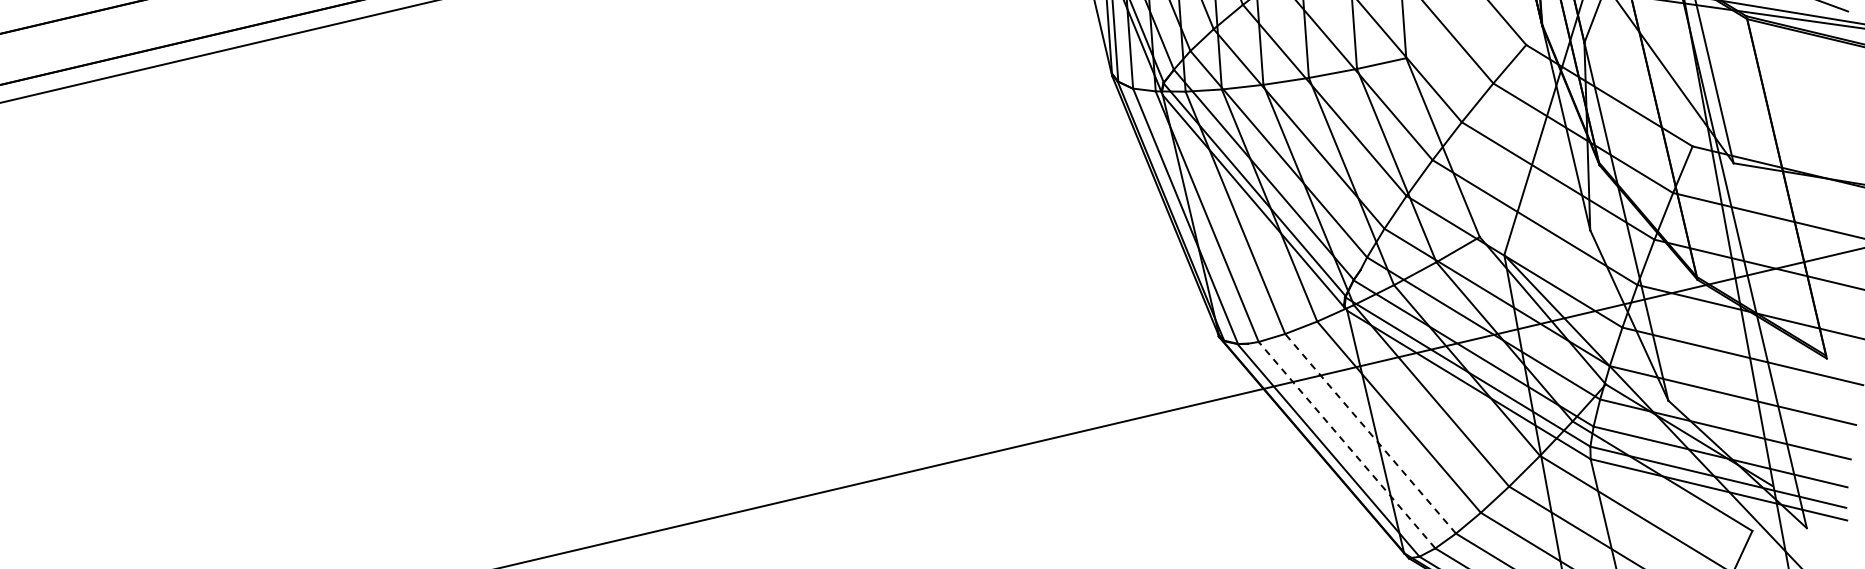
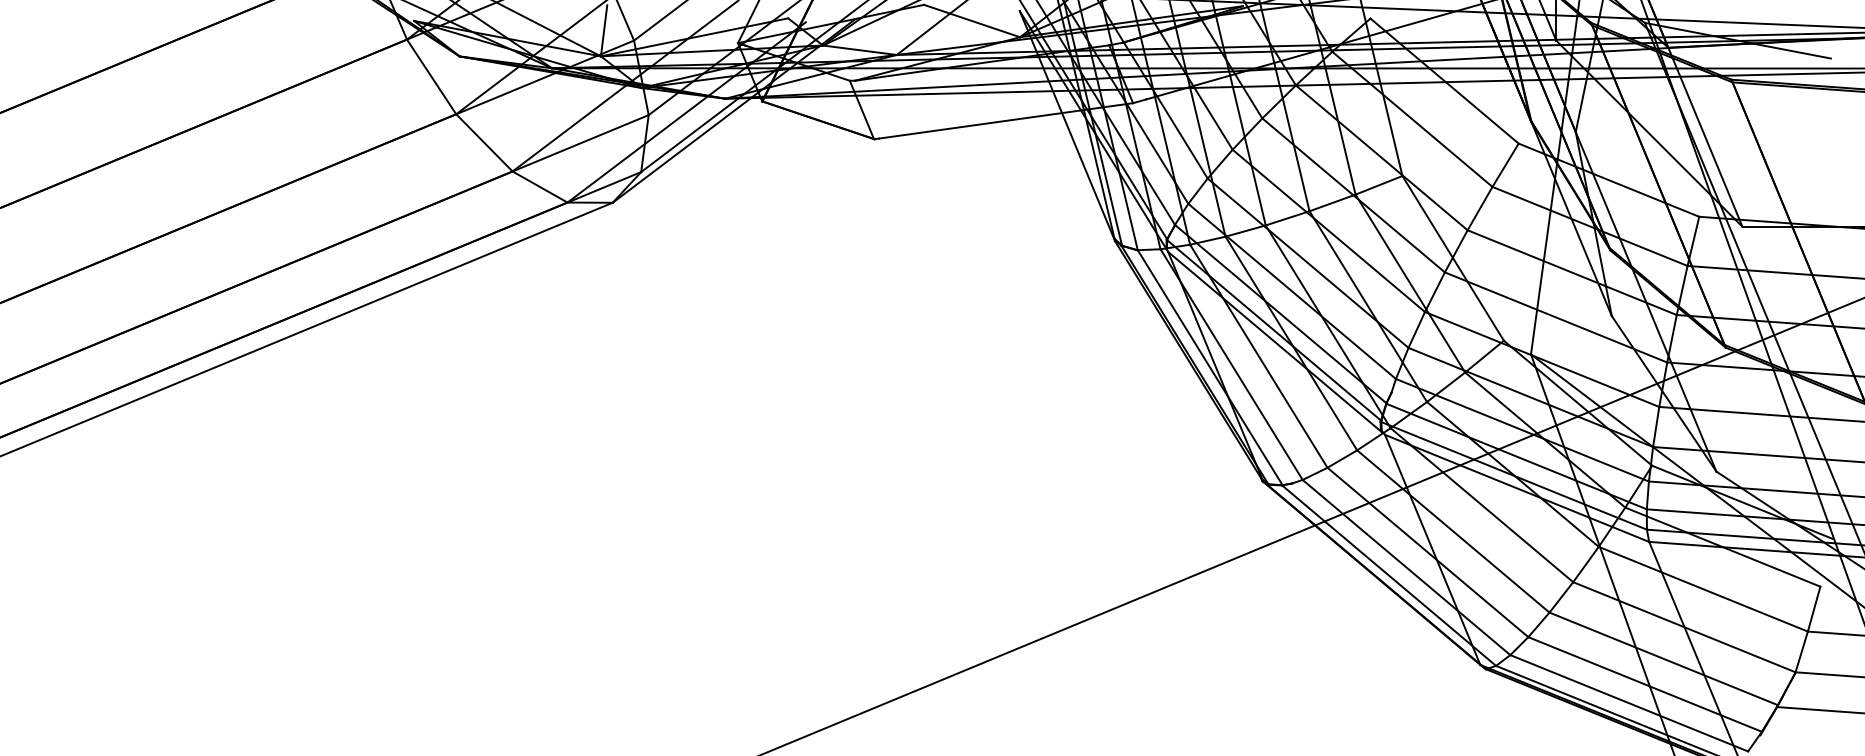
line: (1370, 433) -> (1427, 552), dashed -> solid
line: (1347, 445) -> (1406, 567), dashed -> solid

